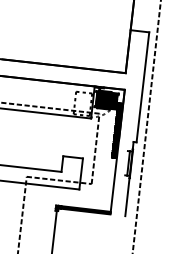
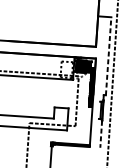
line: (142, 86) -> (108, 55), solid -> dashed
line: (127, 197) -> (101, 134), solid -> dashed

